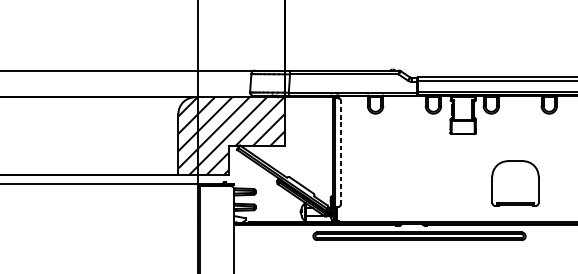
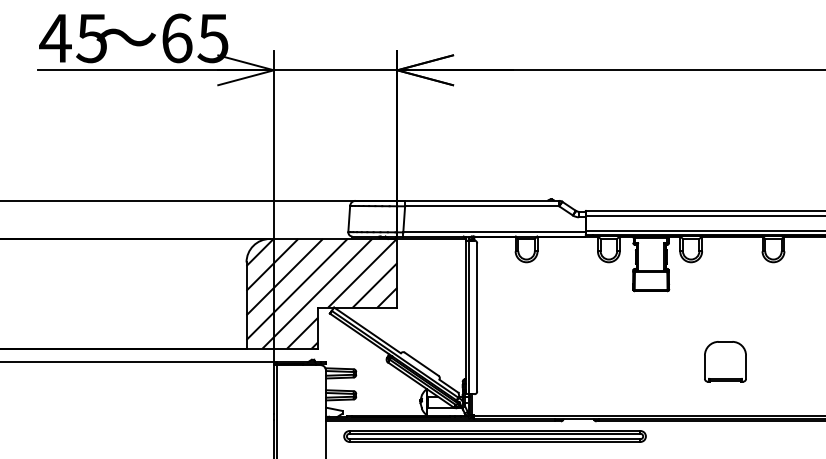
line: (341, 151) -> (477, 316), dashed -> solid
part: (515, 183) -> (725, 361), size x0.62
part: (419, 236) -> (494, 436), moved

